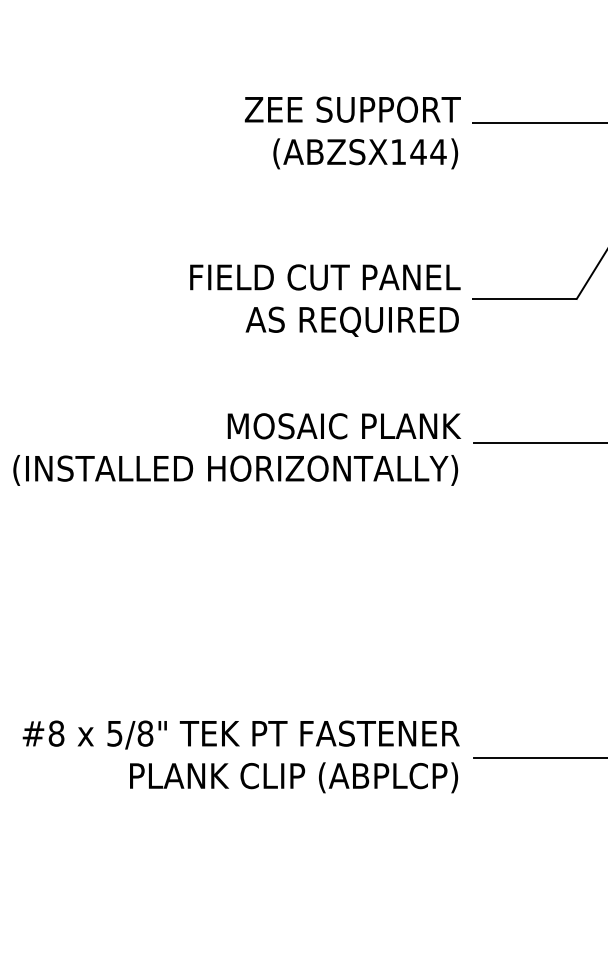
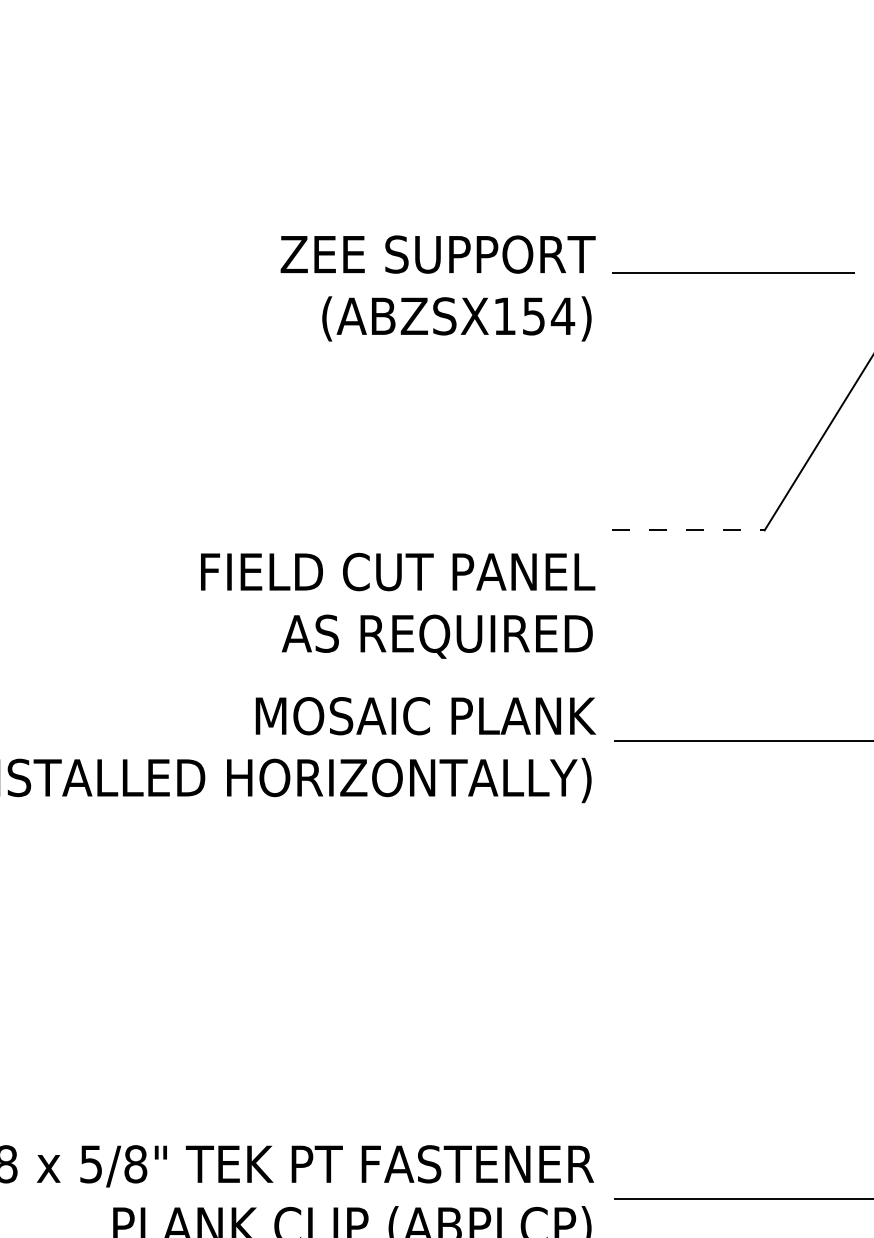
text: (418, 152) -> (533, 316), (ABZSX144) -> (ABZSX154)
line: (524, 298) -> (688, 529), solid -> dashed
text: (325, 300) -> (398, 605), moved

